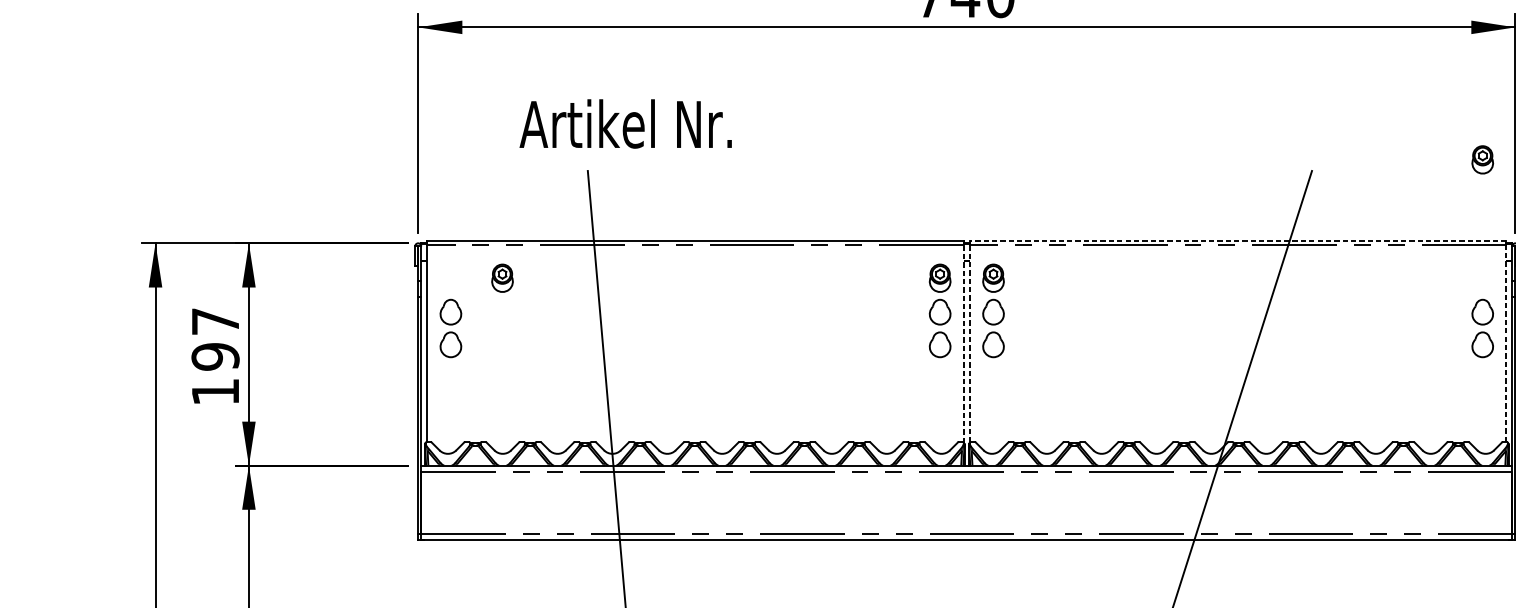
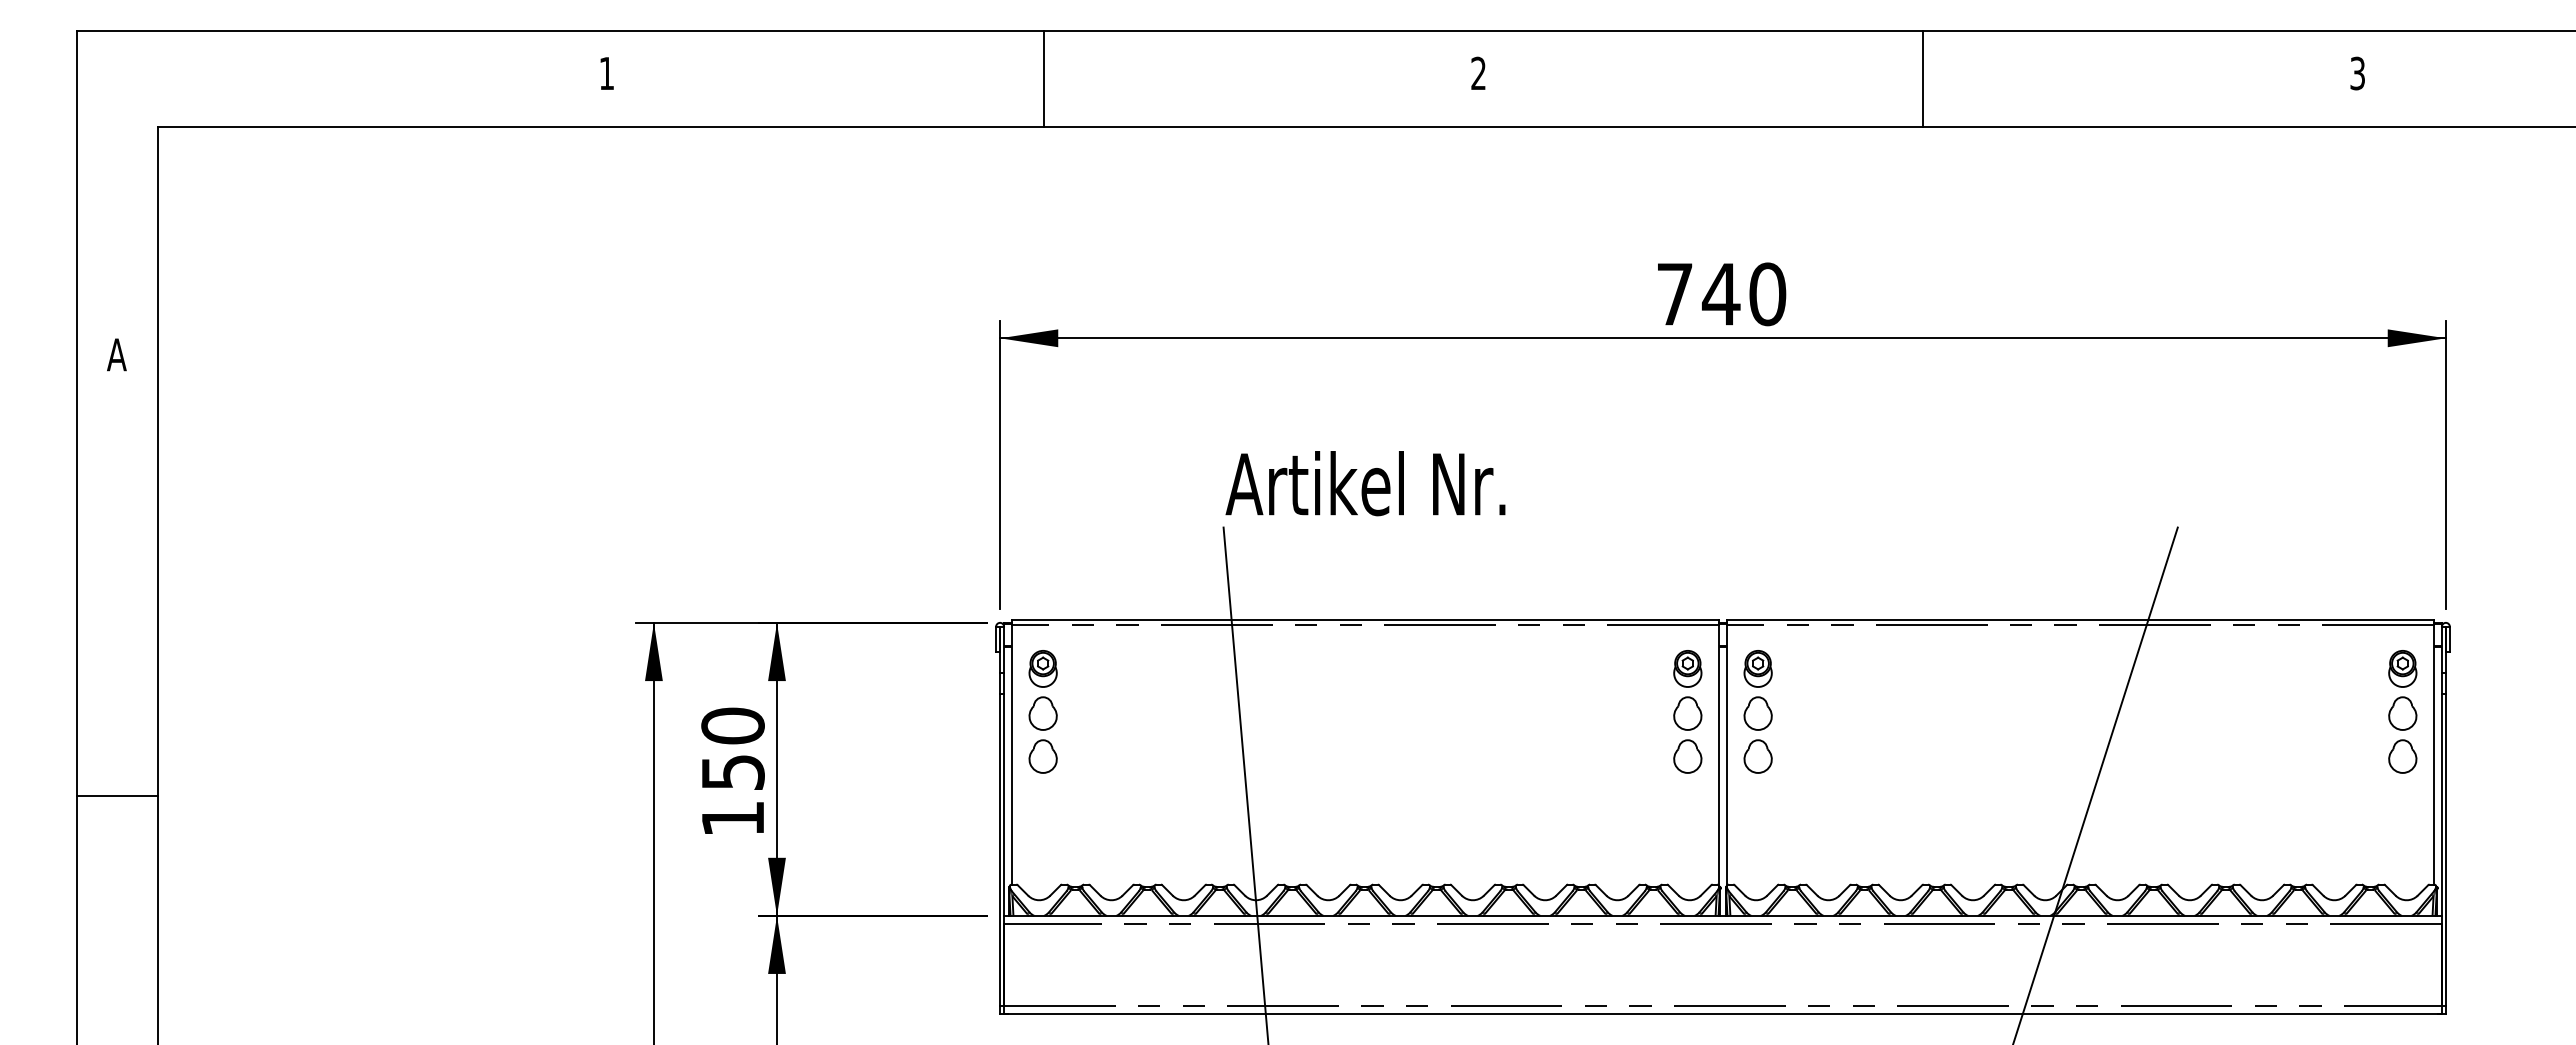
text: (625, 123) -> (1365, 483), moved
part: (1482, 159) -> (2402, 668), moved
line: (1238, 240) -> (2080, 619), dashed -> solid
part: (502, 277) -> (1042, 668), moved
text: (215, 338) -> (732, 748), 197 -> 150
line: (964, 343) -> (1719, 755), dashed -> solid
line: (1506, 343) -> (2434, 755), dashed -> solid
line: (969, 344) -> (1726, 756), dashed -> solid

